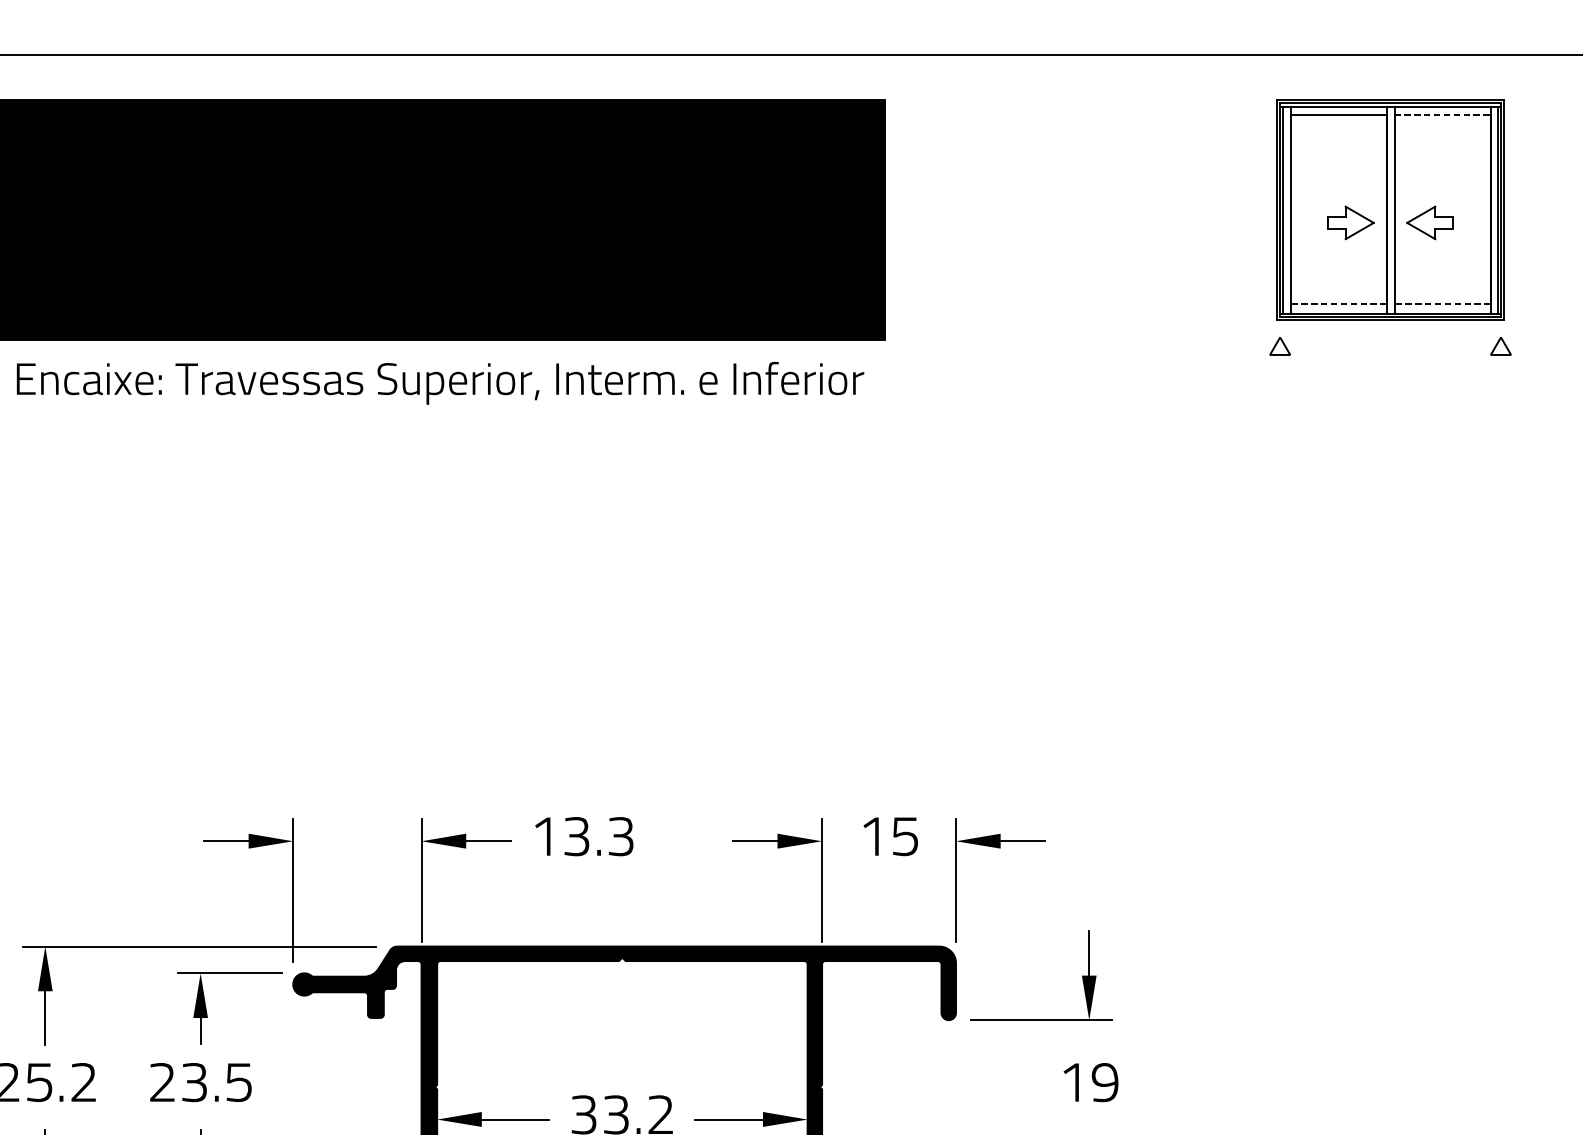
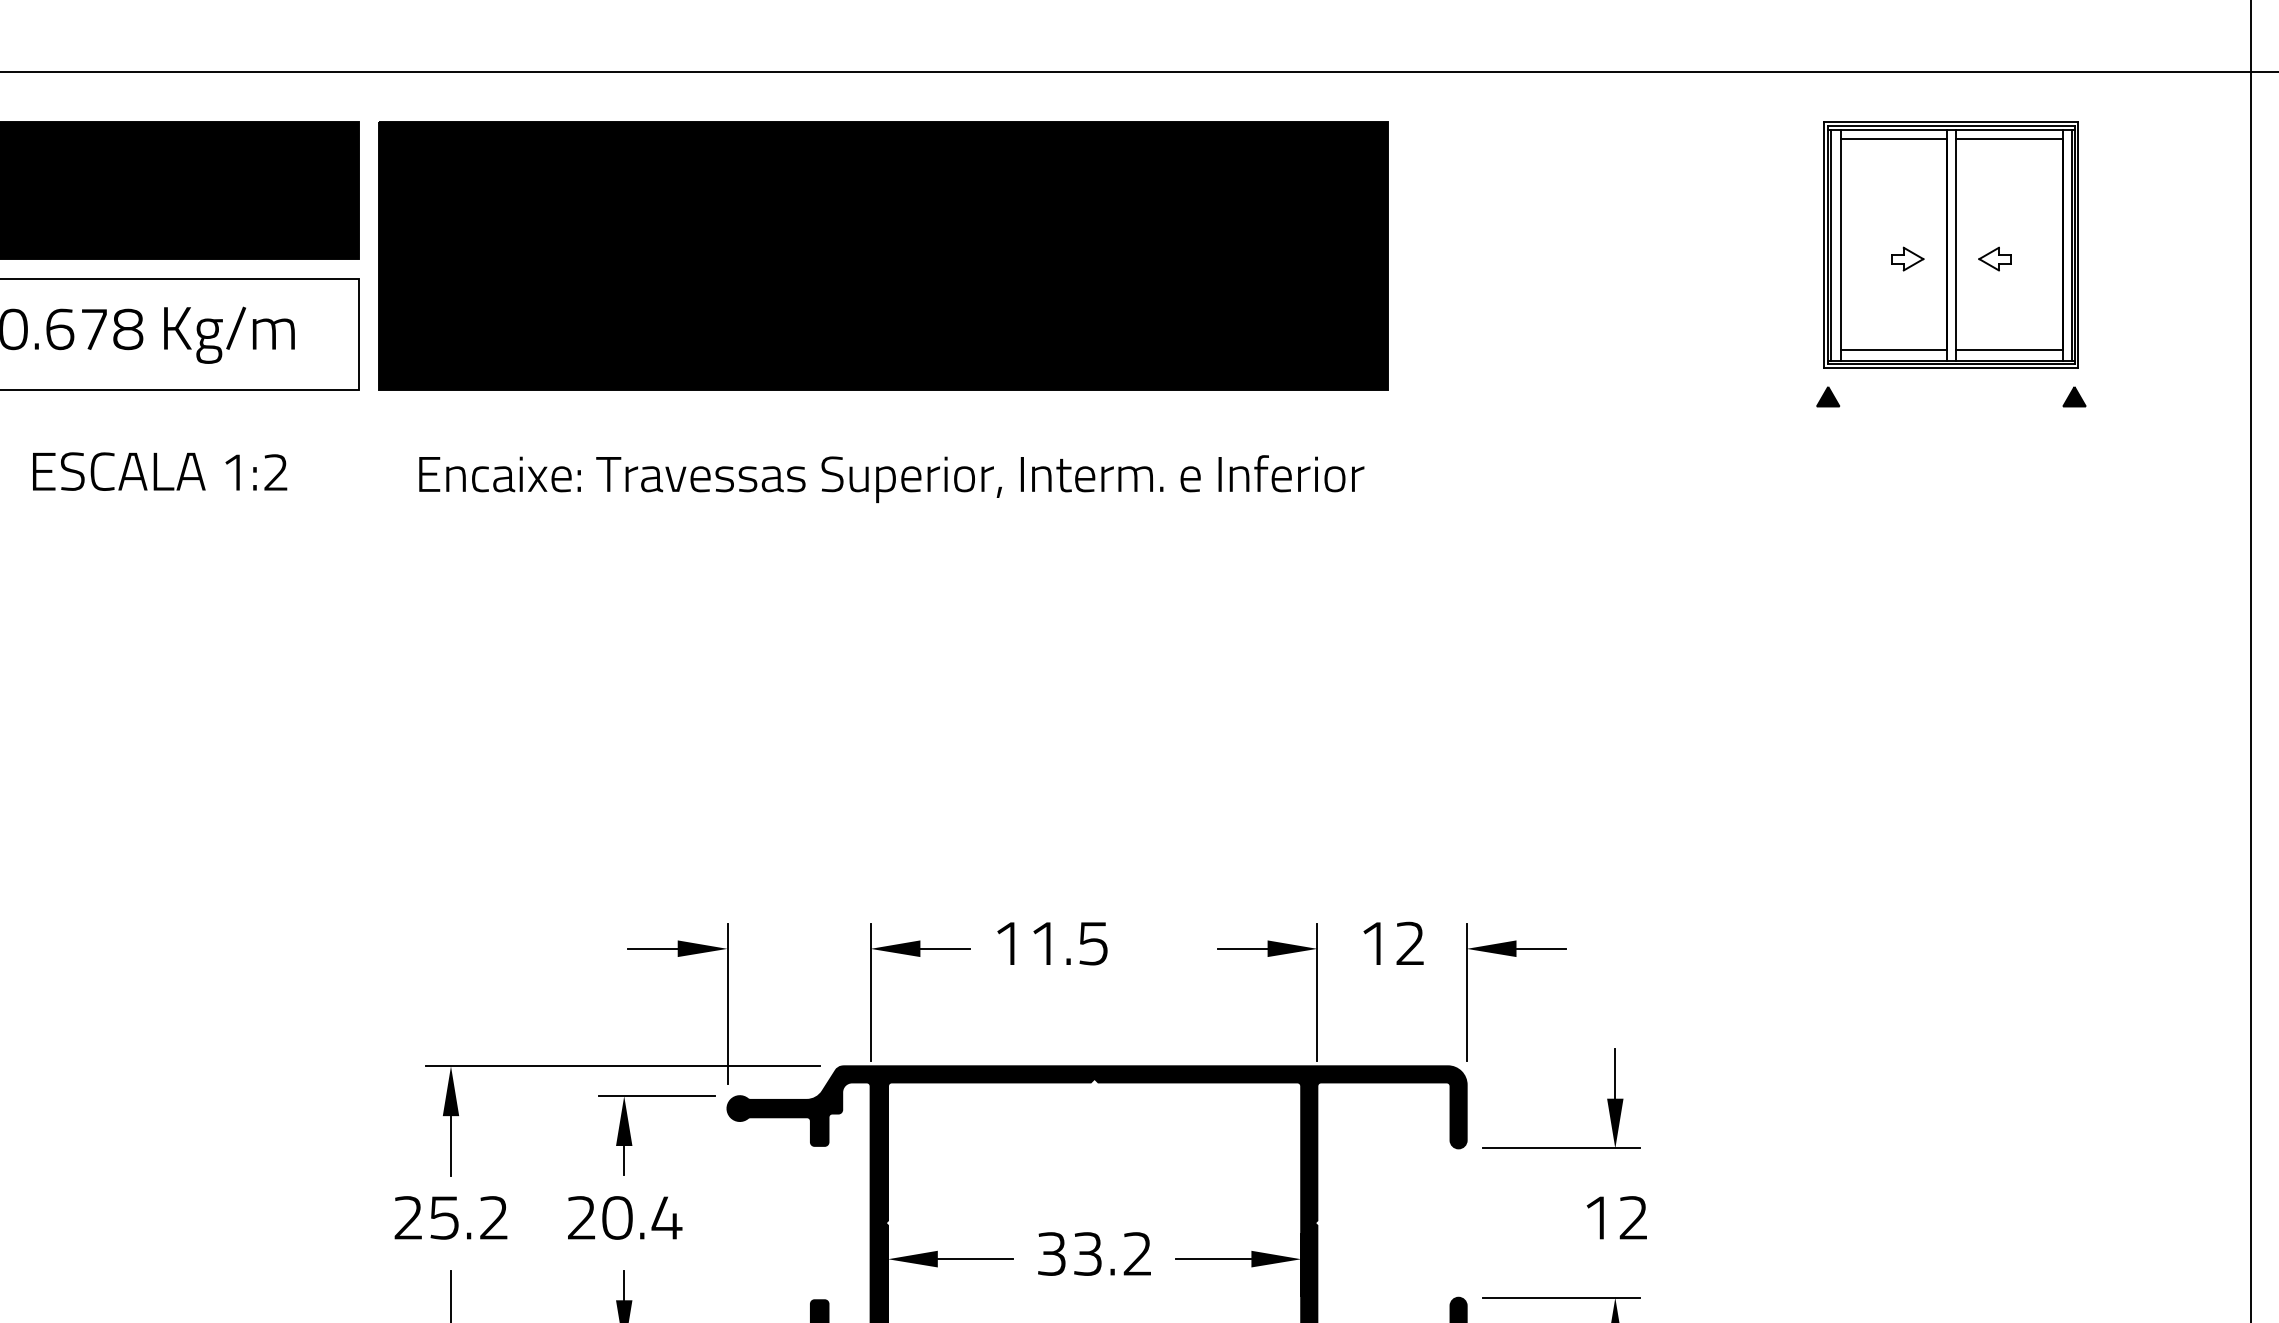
line: (1442, 114) -> (2009, 138), dashed -> solid
part: (1351, 222) -> (1907, 258), size x0.62
part: (1429, 222) -> (1994, 258), size x0.62
line: (1338, 303) -> (1893, 349), dashed -> solid
line: (1442, 303) -> (2009, 349), dashed -> solid
fill: (1279, 346) -> (1827, 396), added
fill: (1500, 346) -> (2074, 396), added
text: (440, 382) -> (891, 478), moved
text: (598, 836) -> (1068, 943), 13.3 -> 11.5
text: (905, 836) -> (1410, 943), 15 -> 12
text: (217, 1082) -> (642, 1217), 23.5 -> 20.4
text: (1104, 1082) -> (1632, 1217), 19 -> 12

